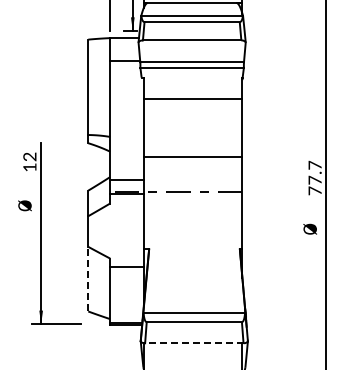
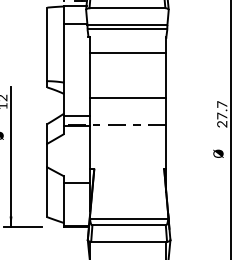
text: (314, 190) -> (221, 123), 77.7 -> 27.7
line: (88, 278) -> (47, 191), dashed -> solid
line: (193, 343) -> (128, 241), dashed -> solid

